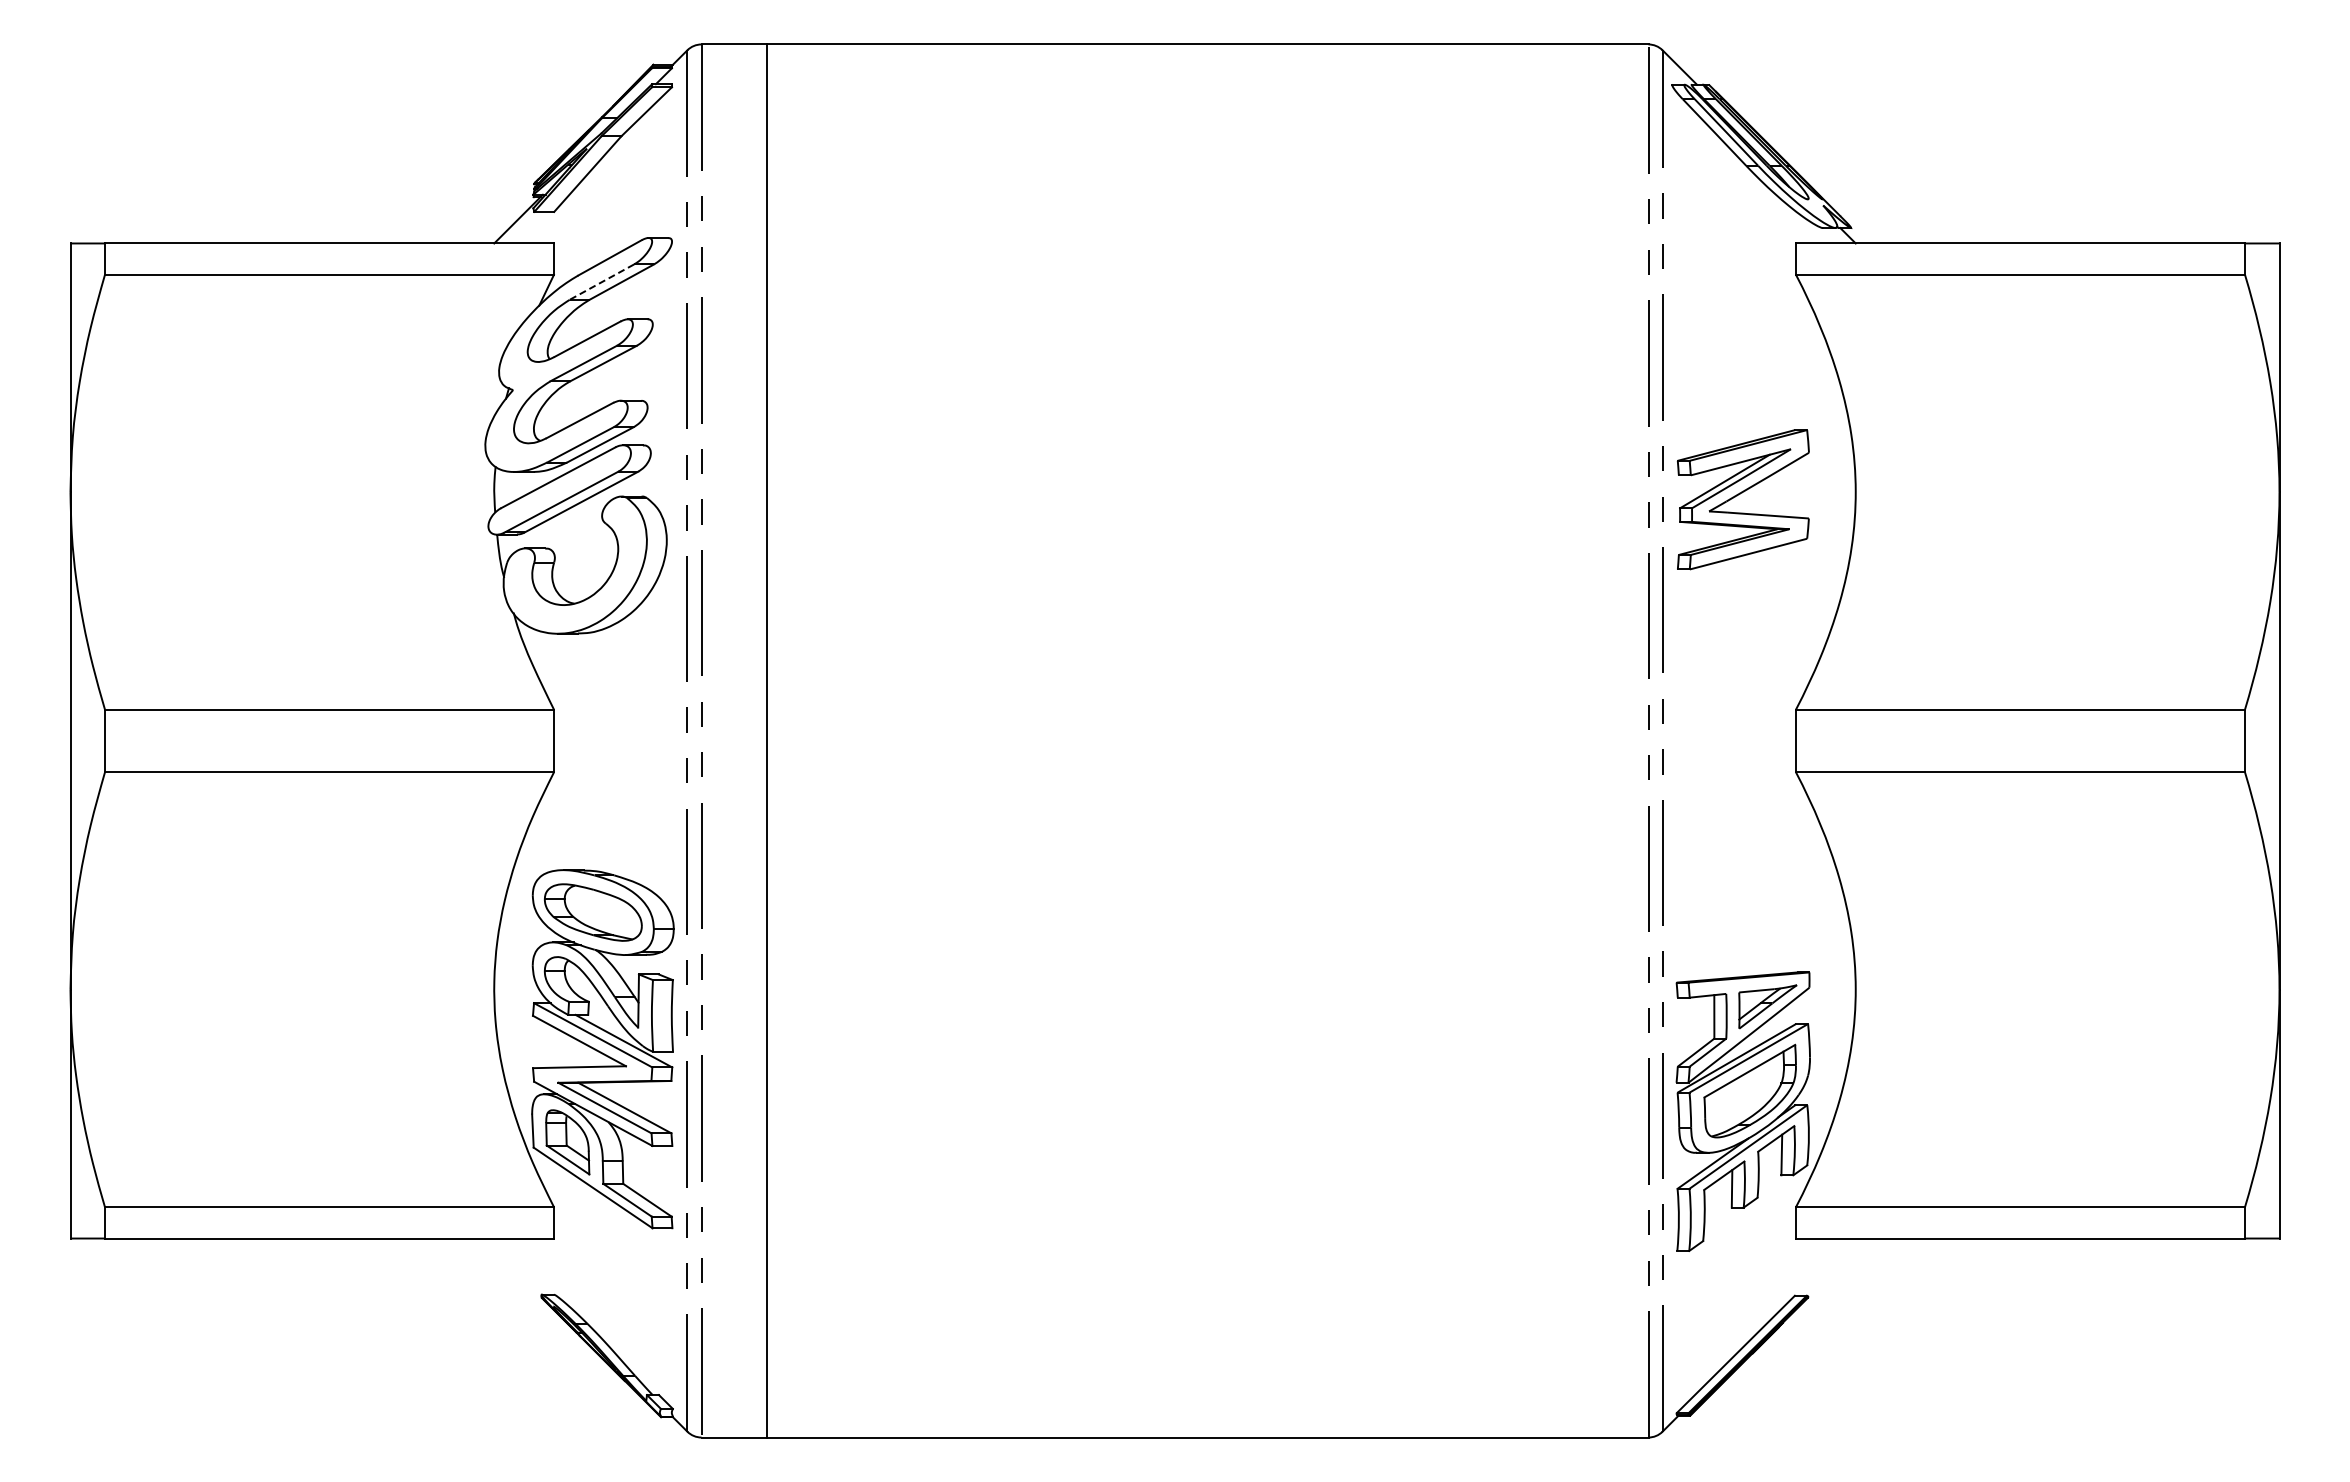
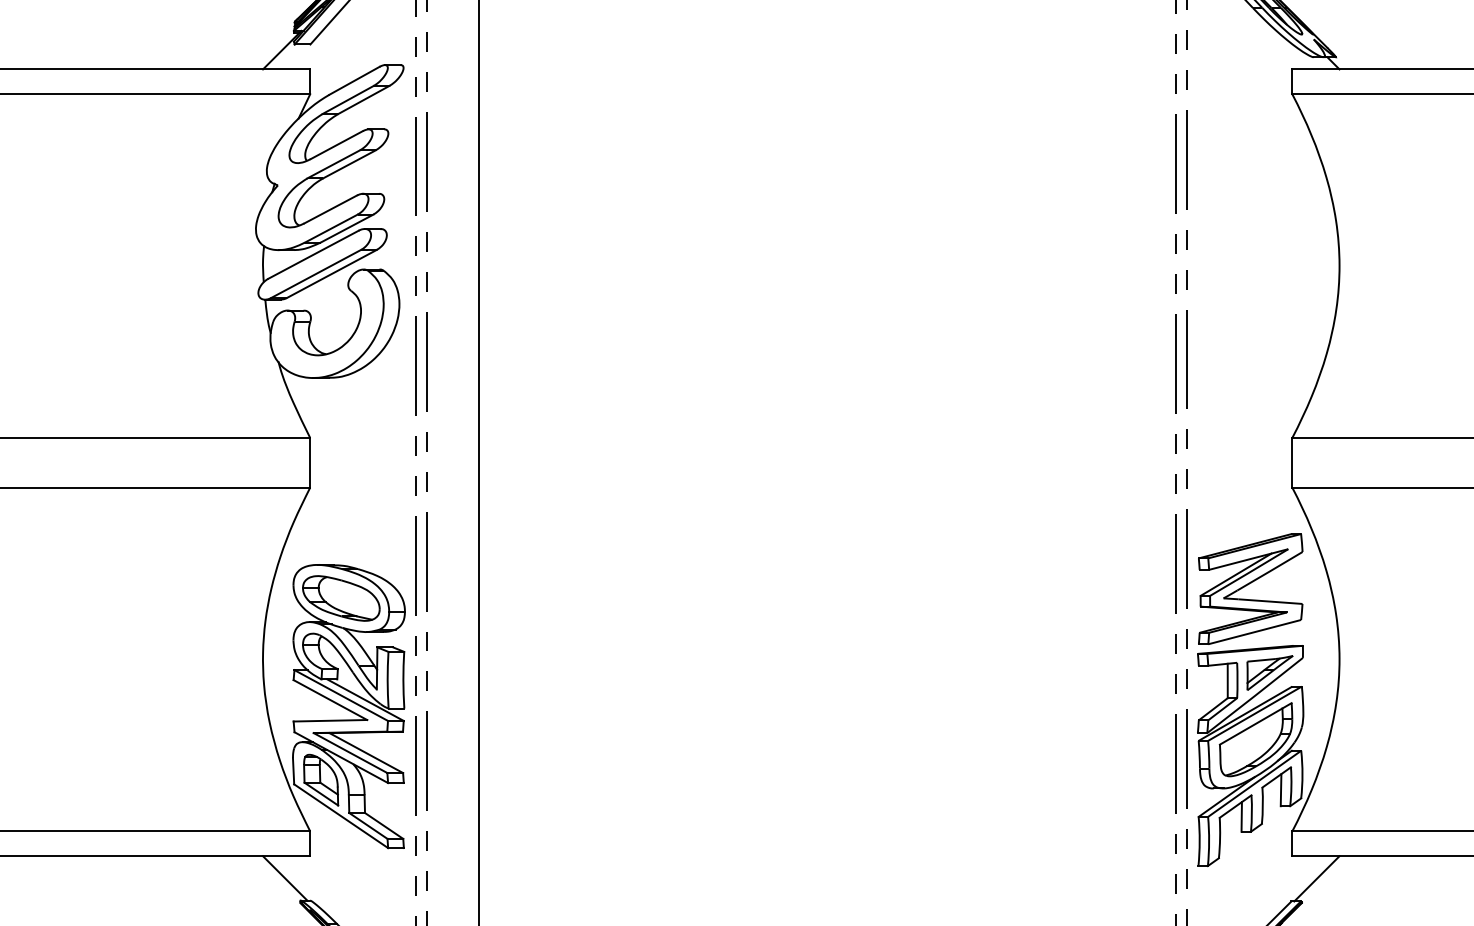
line: (601, 282) -> (347, 100), dashed -> solid
part: (1742, 499) -> (1249, 588), moved
line: (522, 1266) -> (285, 878), added
line: (1826, 1266) -> (1316, 878), added

